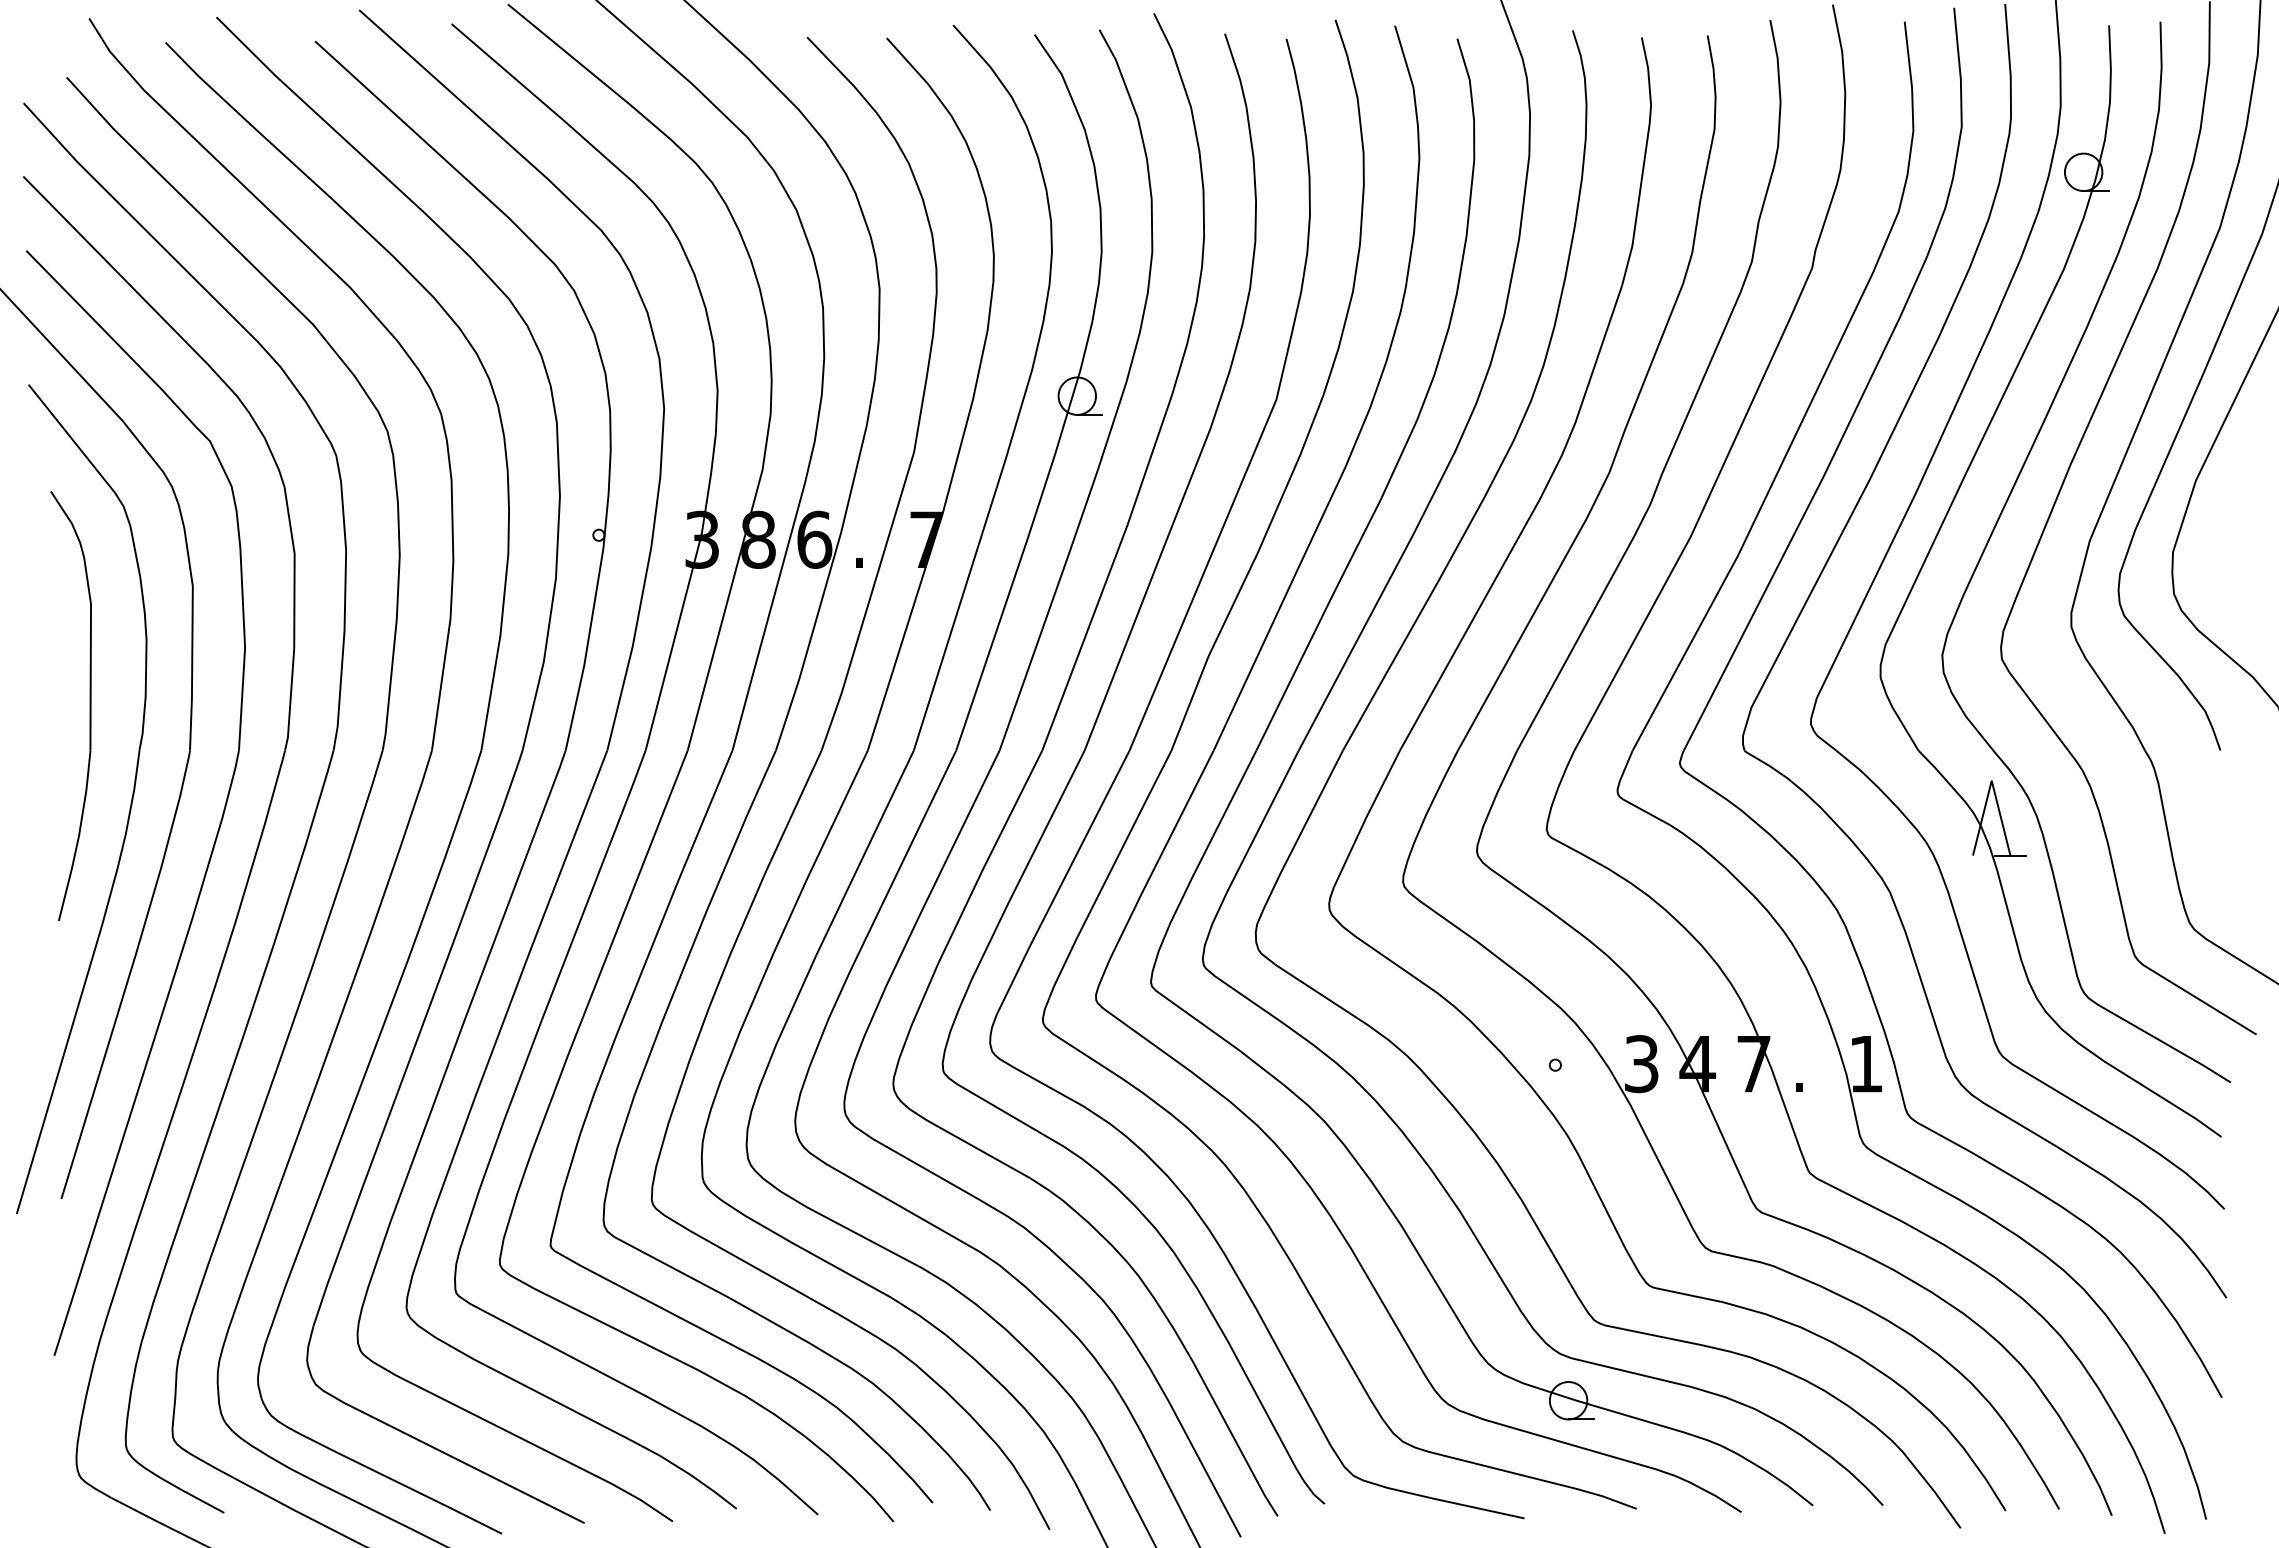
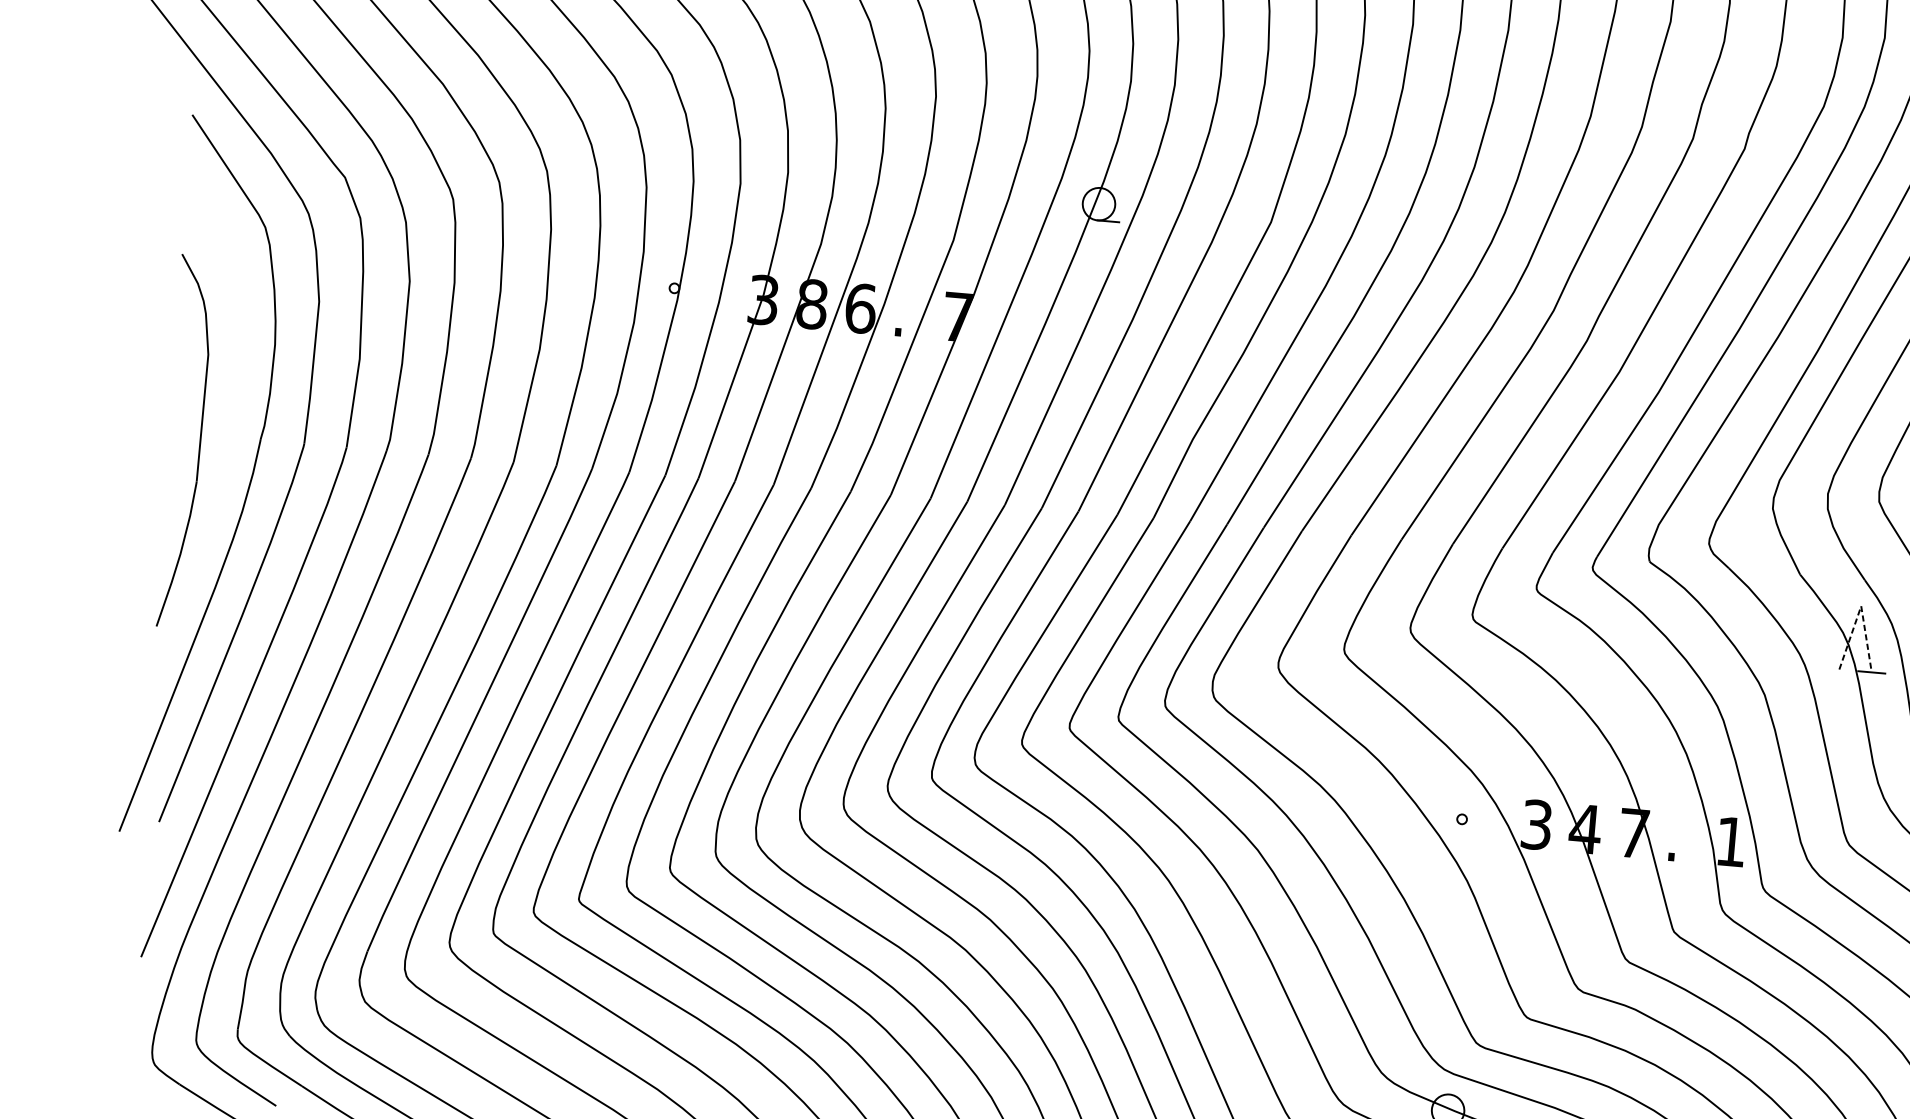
part: (89, 705) -> (199, 442), moved
line: (1991, 780) -> (1861, 605), solid -> dashed

